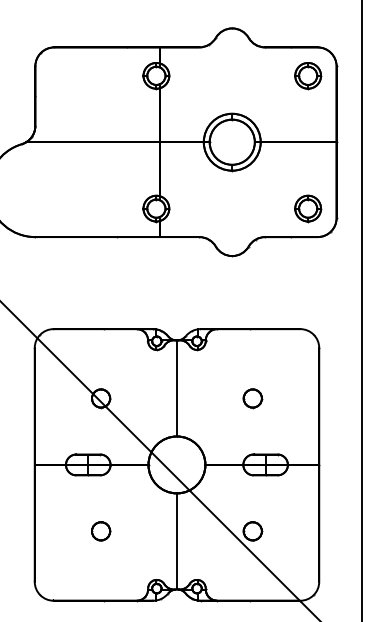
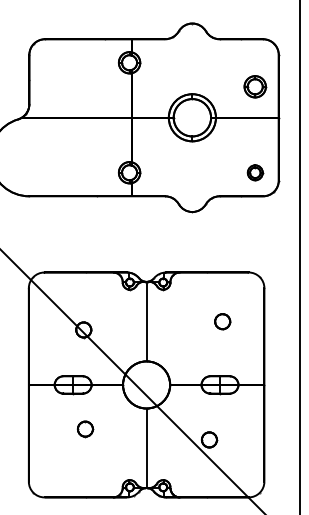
part: (308, 76) -> (255, 87), moved
part: (308, 208) -> (255, 172), size x0.7
part: (252, 398) -> (222, 321), moved
circle: (101, 531) -> (85, 429), moved

